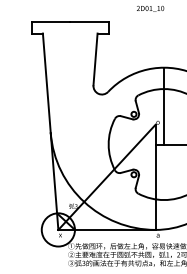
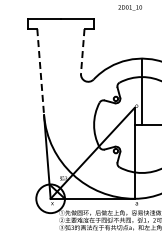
line: (95, 59) -> (82, 51), solid -> dashed
line: (46, 83) -> (40, 72), solid -> dashed

